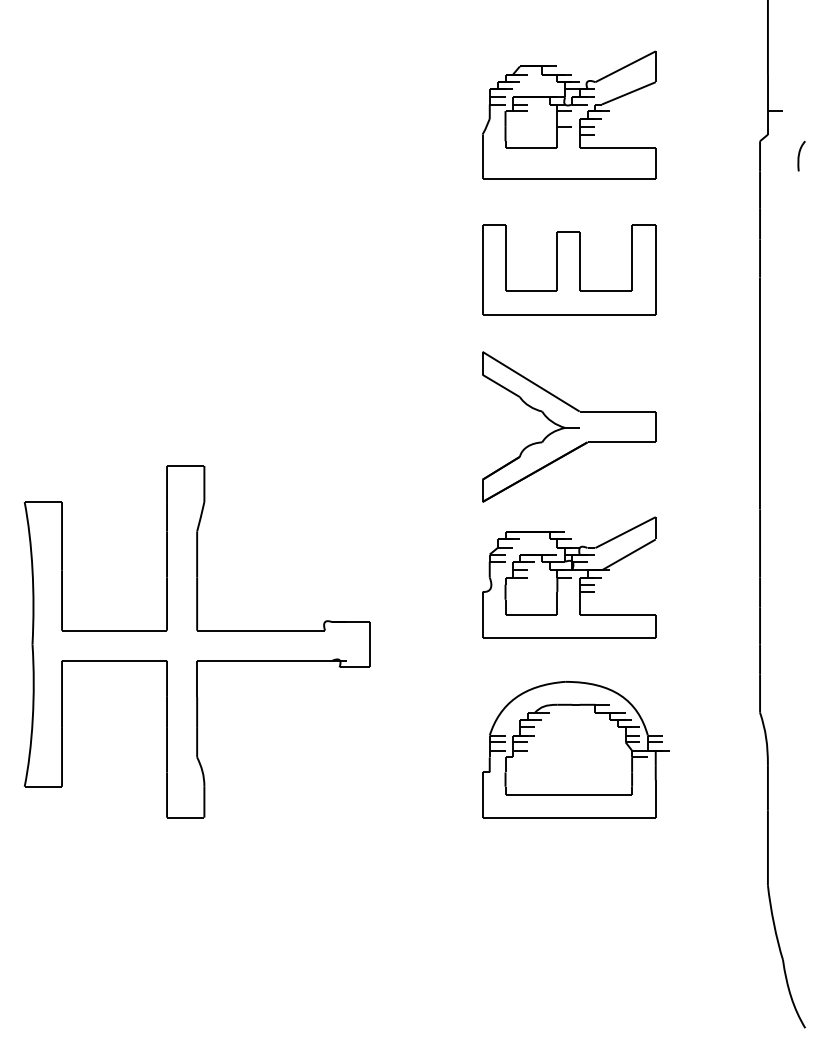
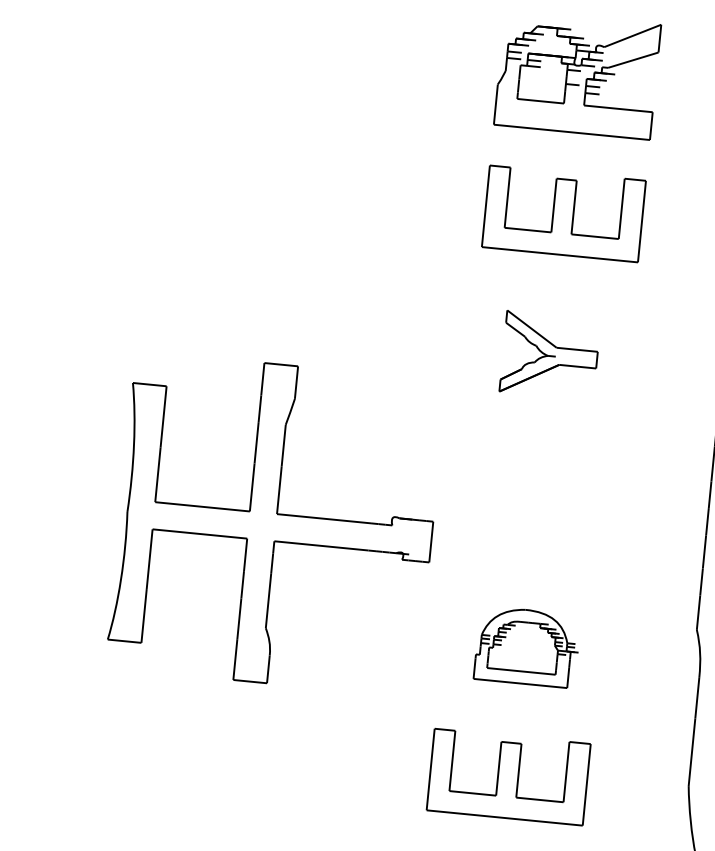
part: (569, 426) -> (550, 355), size x0.6
part: (569, 577) -> (537, 491), removed
part: (196, 641) -> (275, 523), moved
part: (575, 749) -> (527, 646), size x0.6
part: (569, 894) -> (509, 776), added

